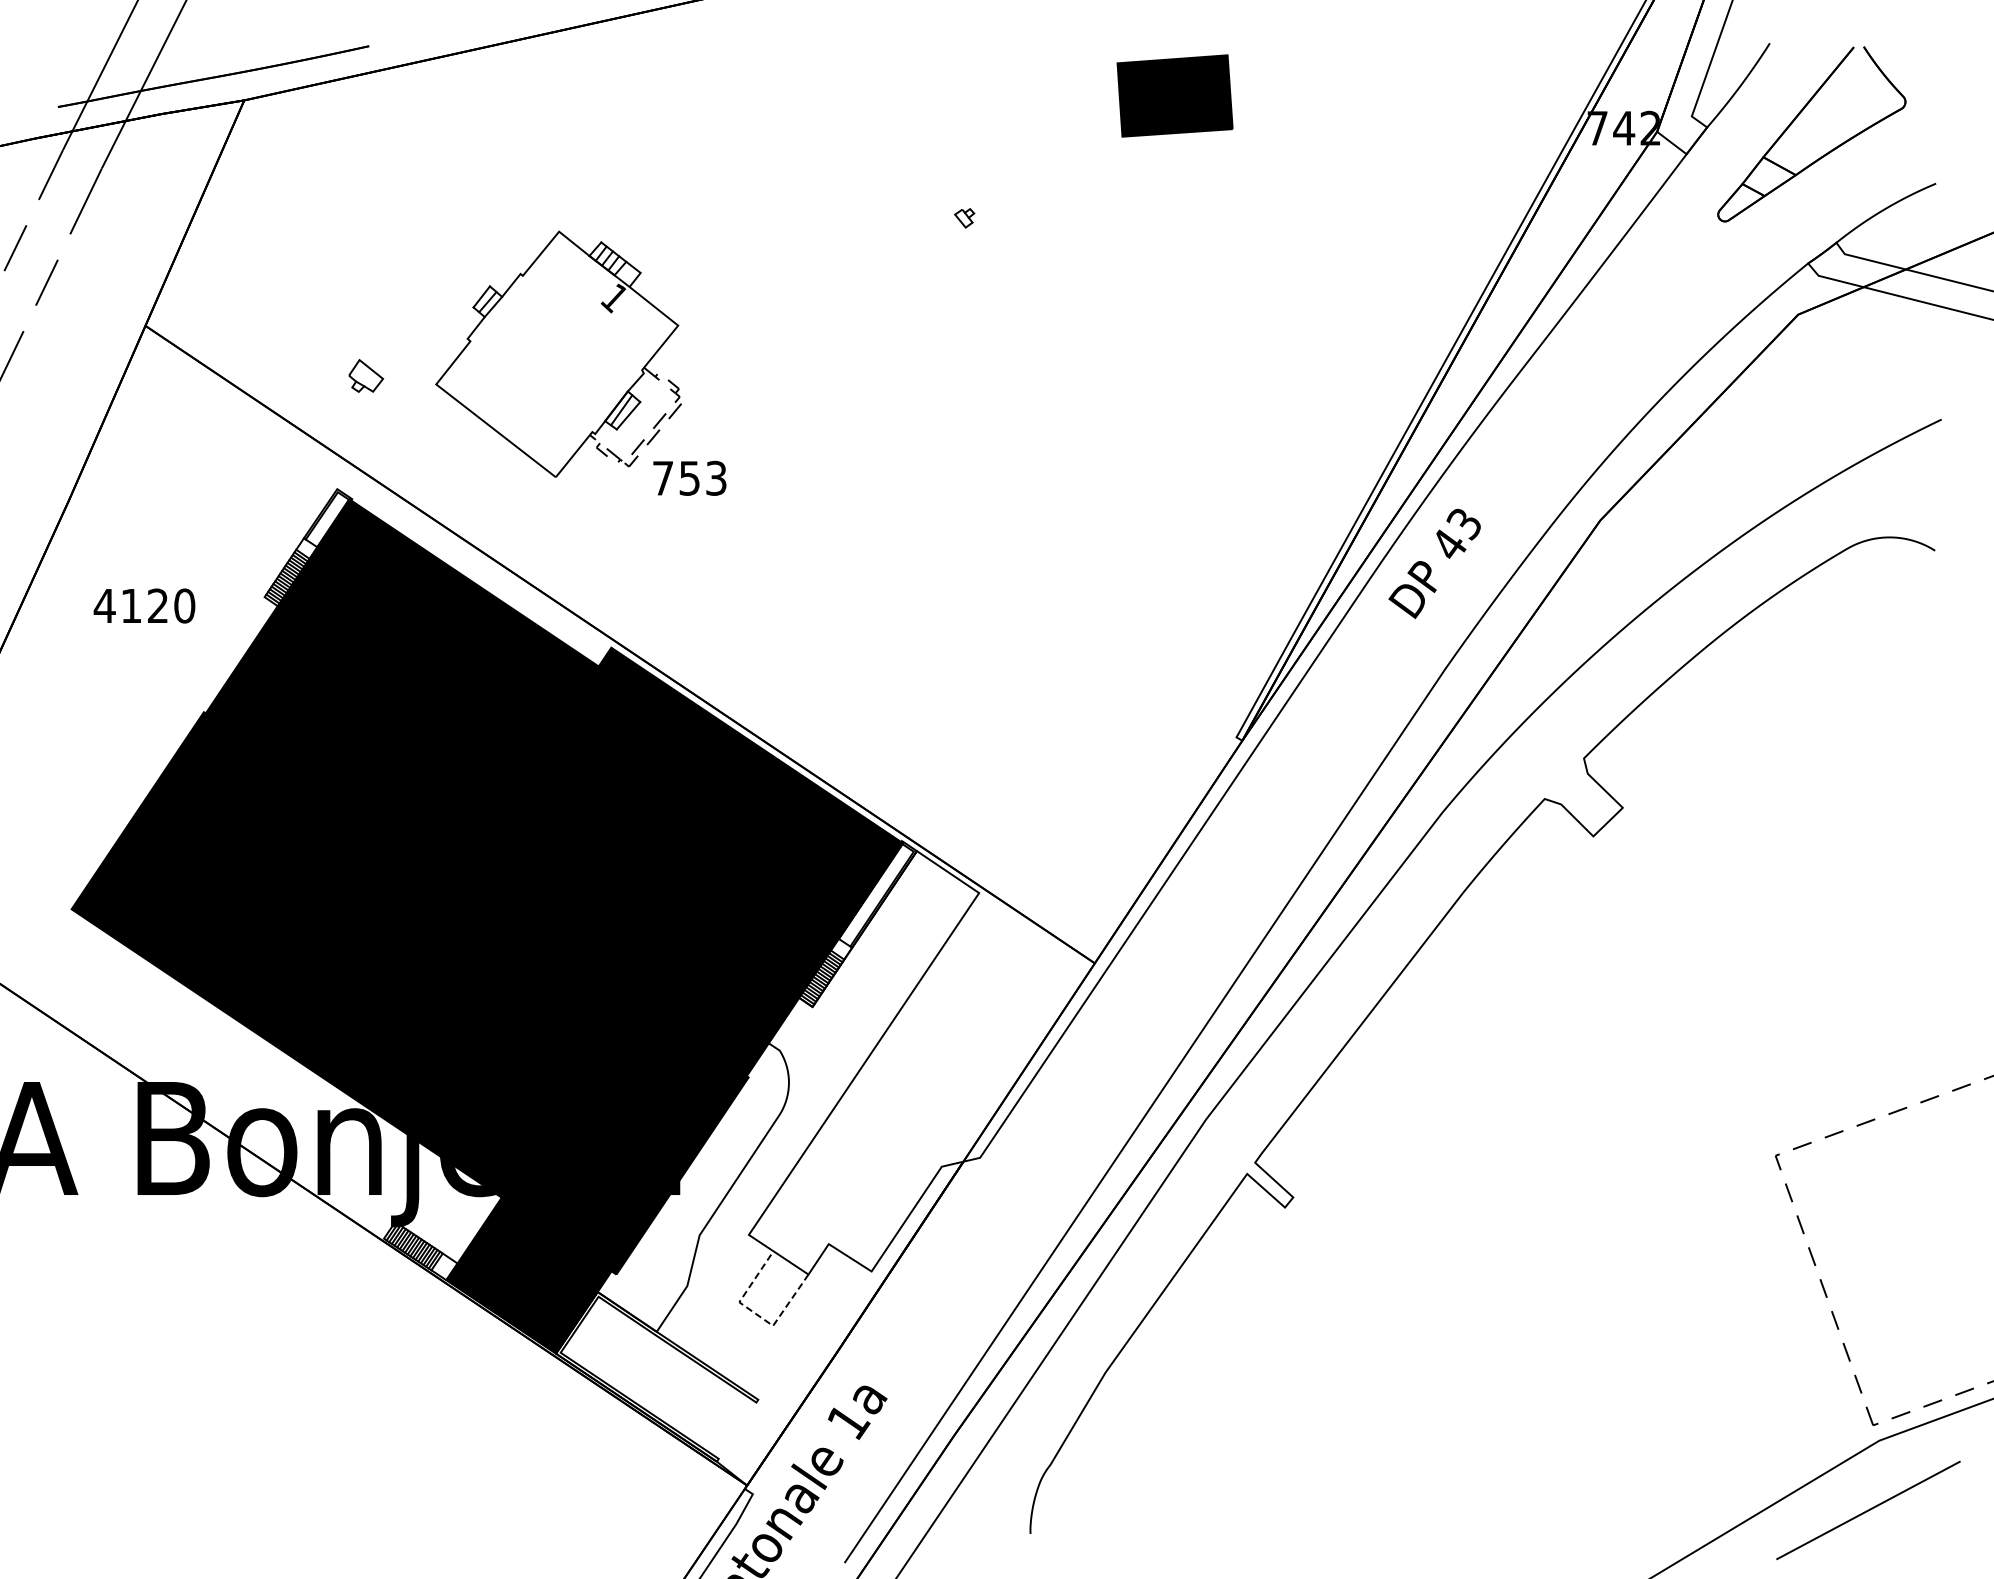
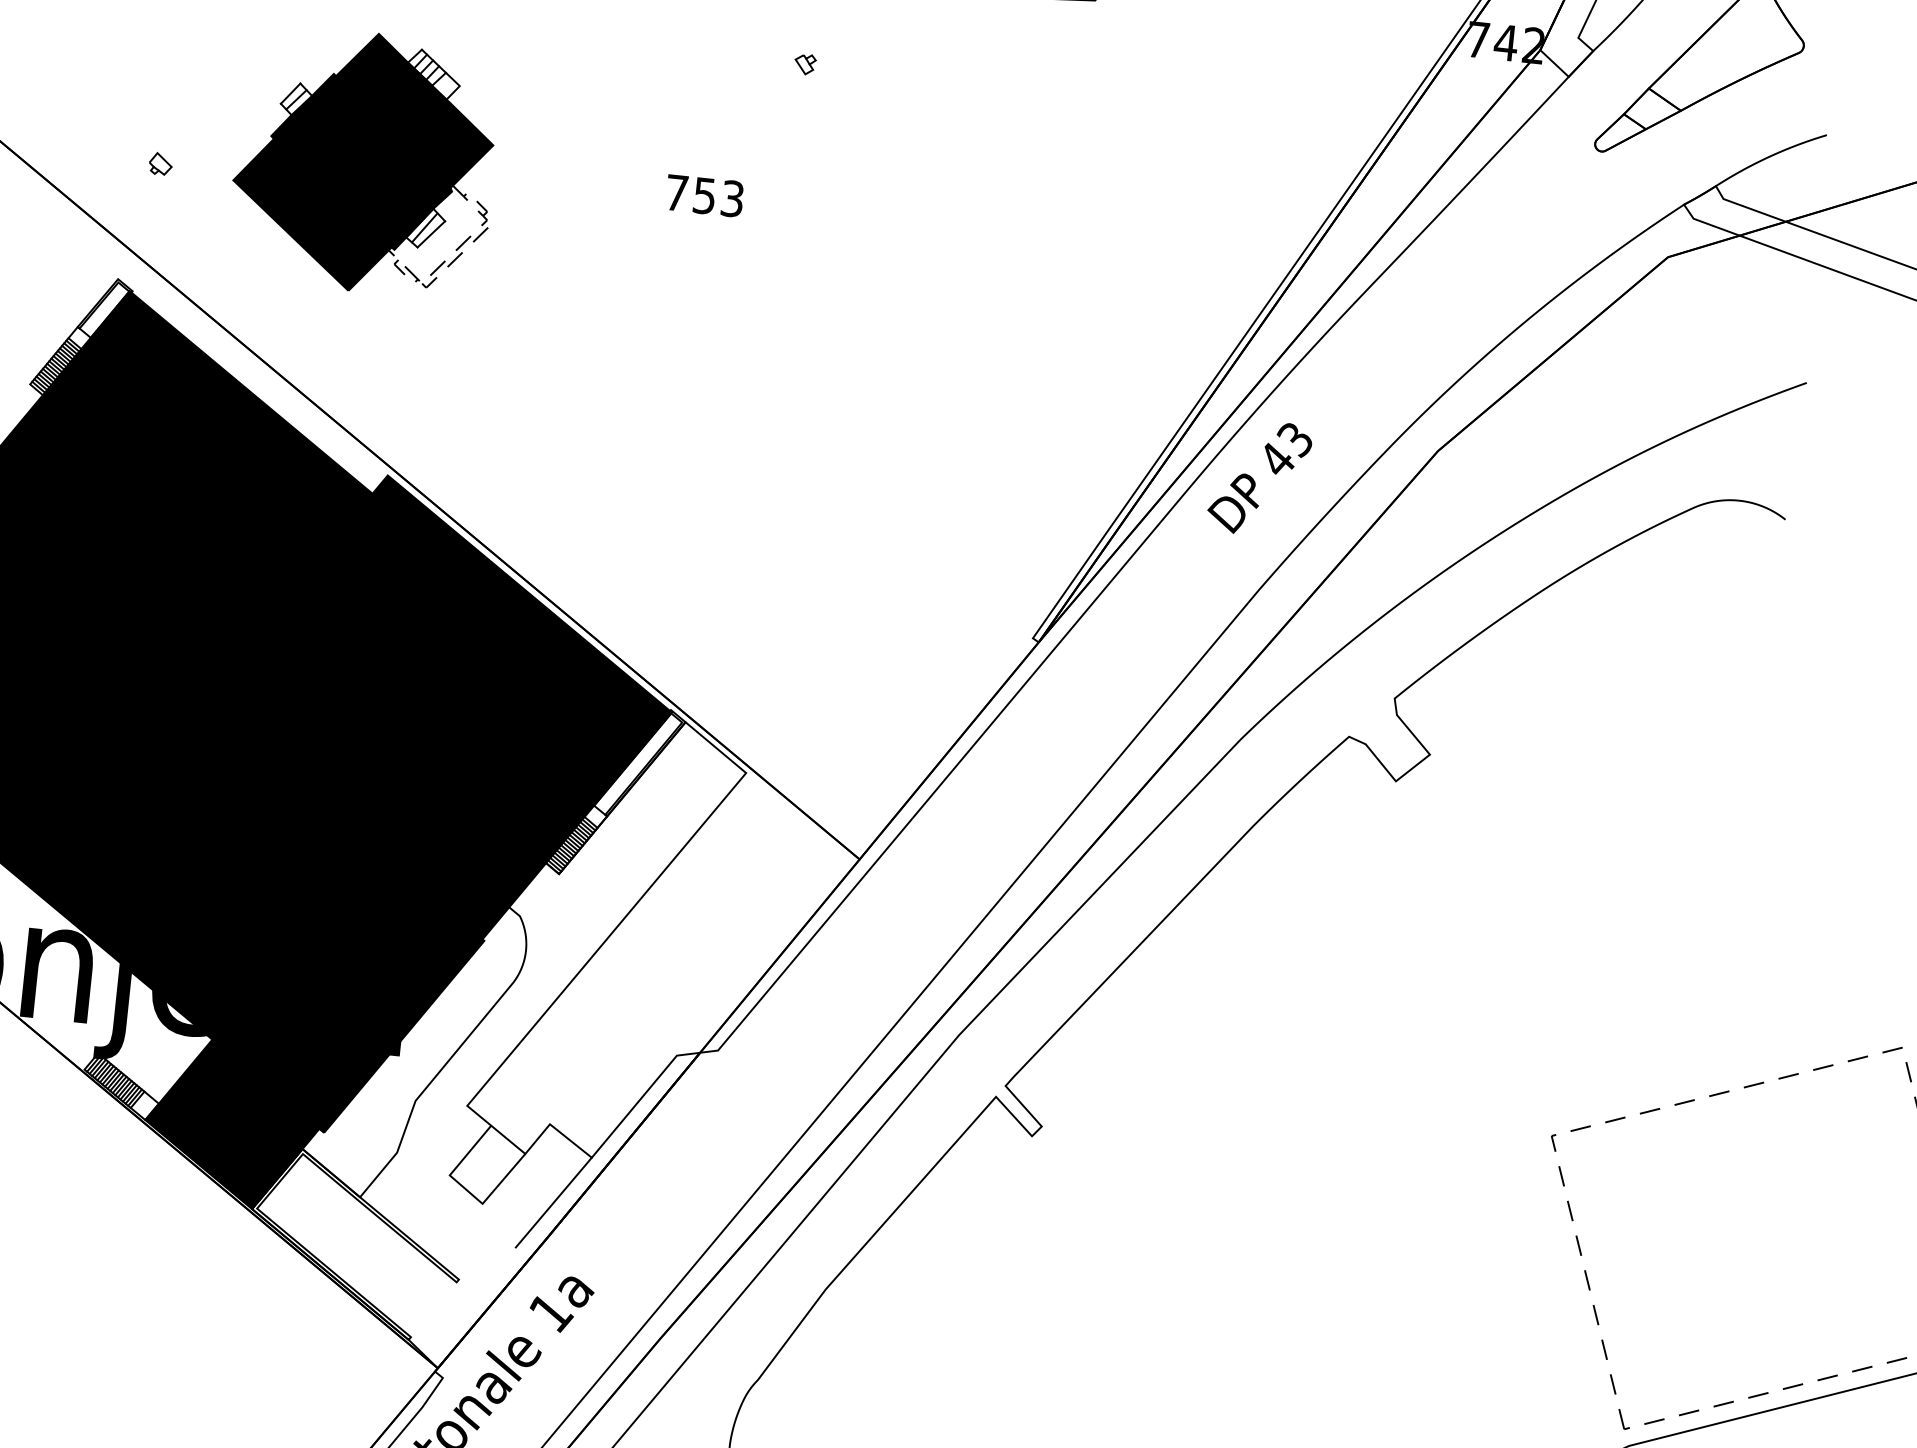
fill: (557, 354) -> (363, 162), added
part: (365, 376) -> (160, 164), size x0.62
text: (689, 477) -> (704, 194), moved
line: (757, 1314) -> (467, 1190), dashed -> solid
line: (839, 1317) -> (553, 1202), added

